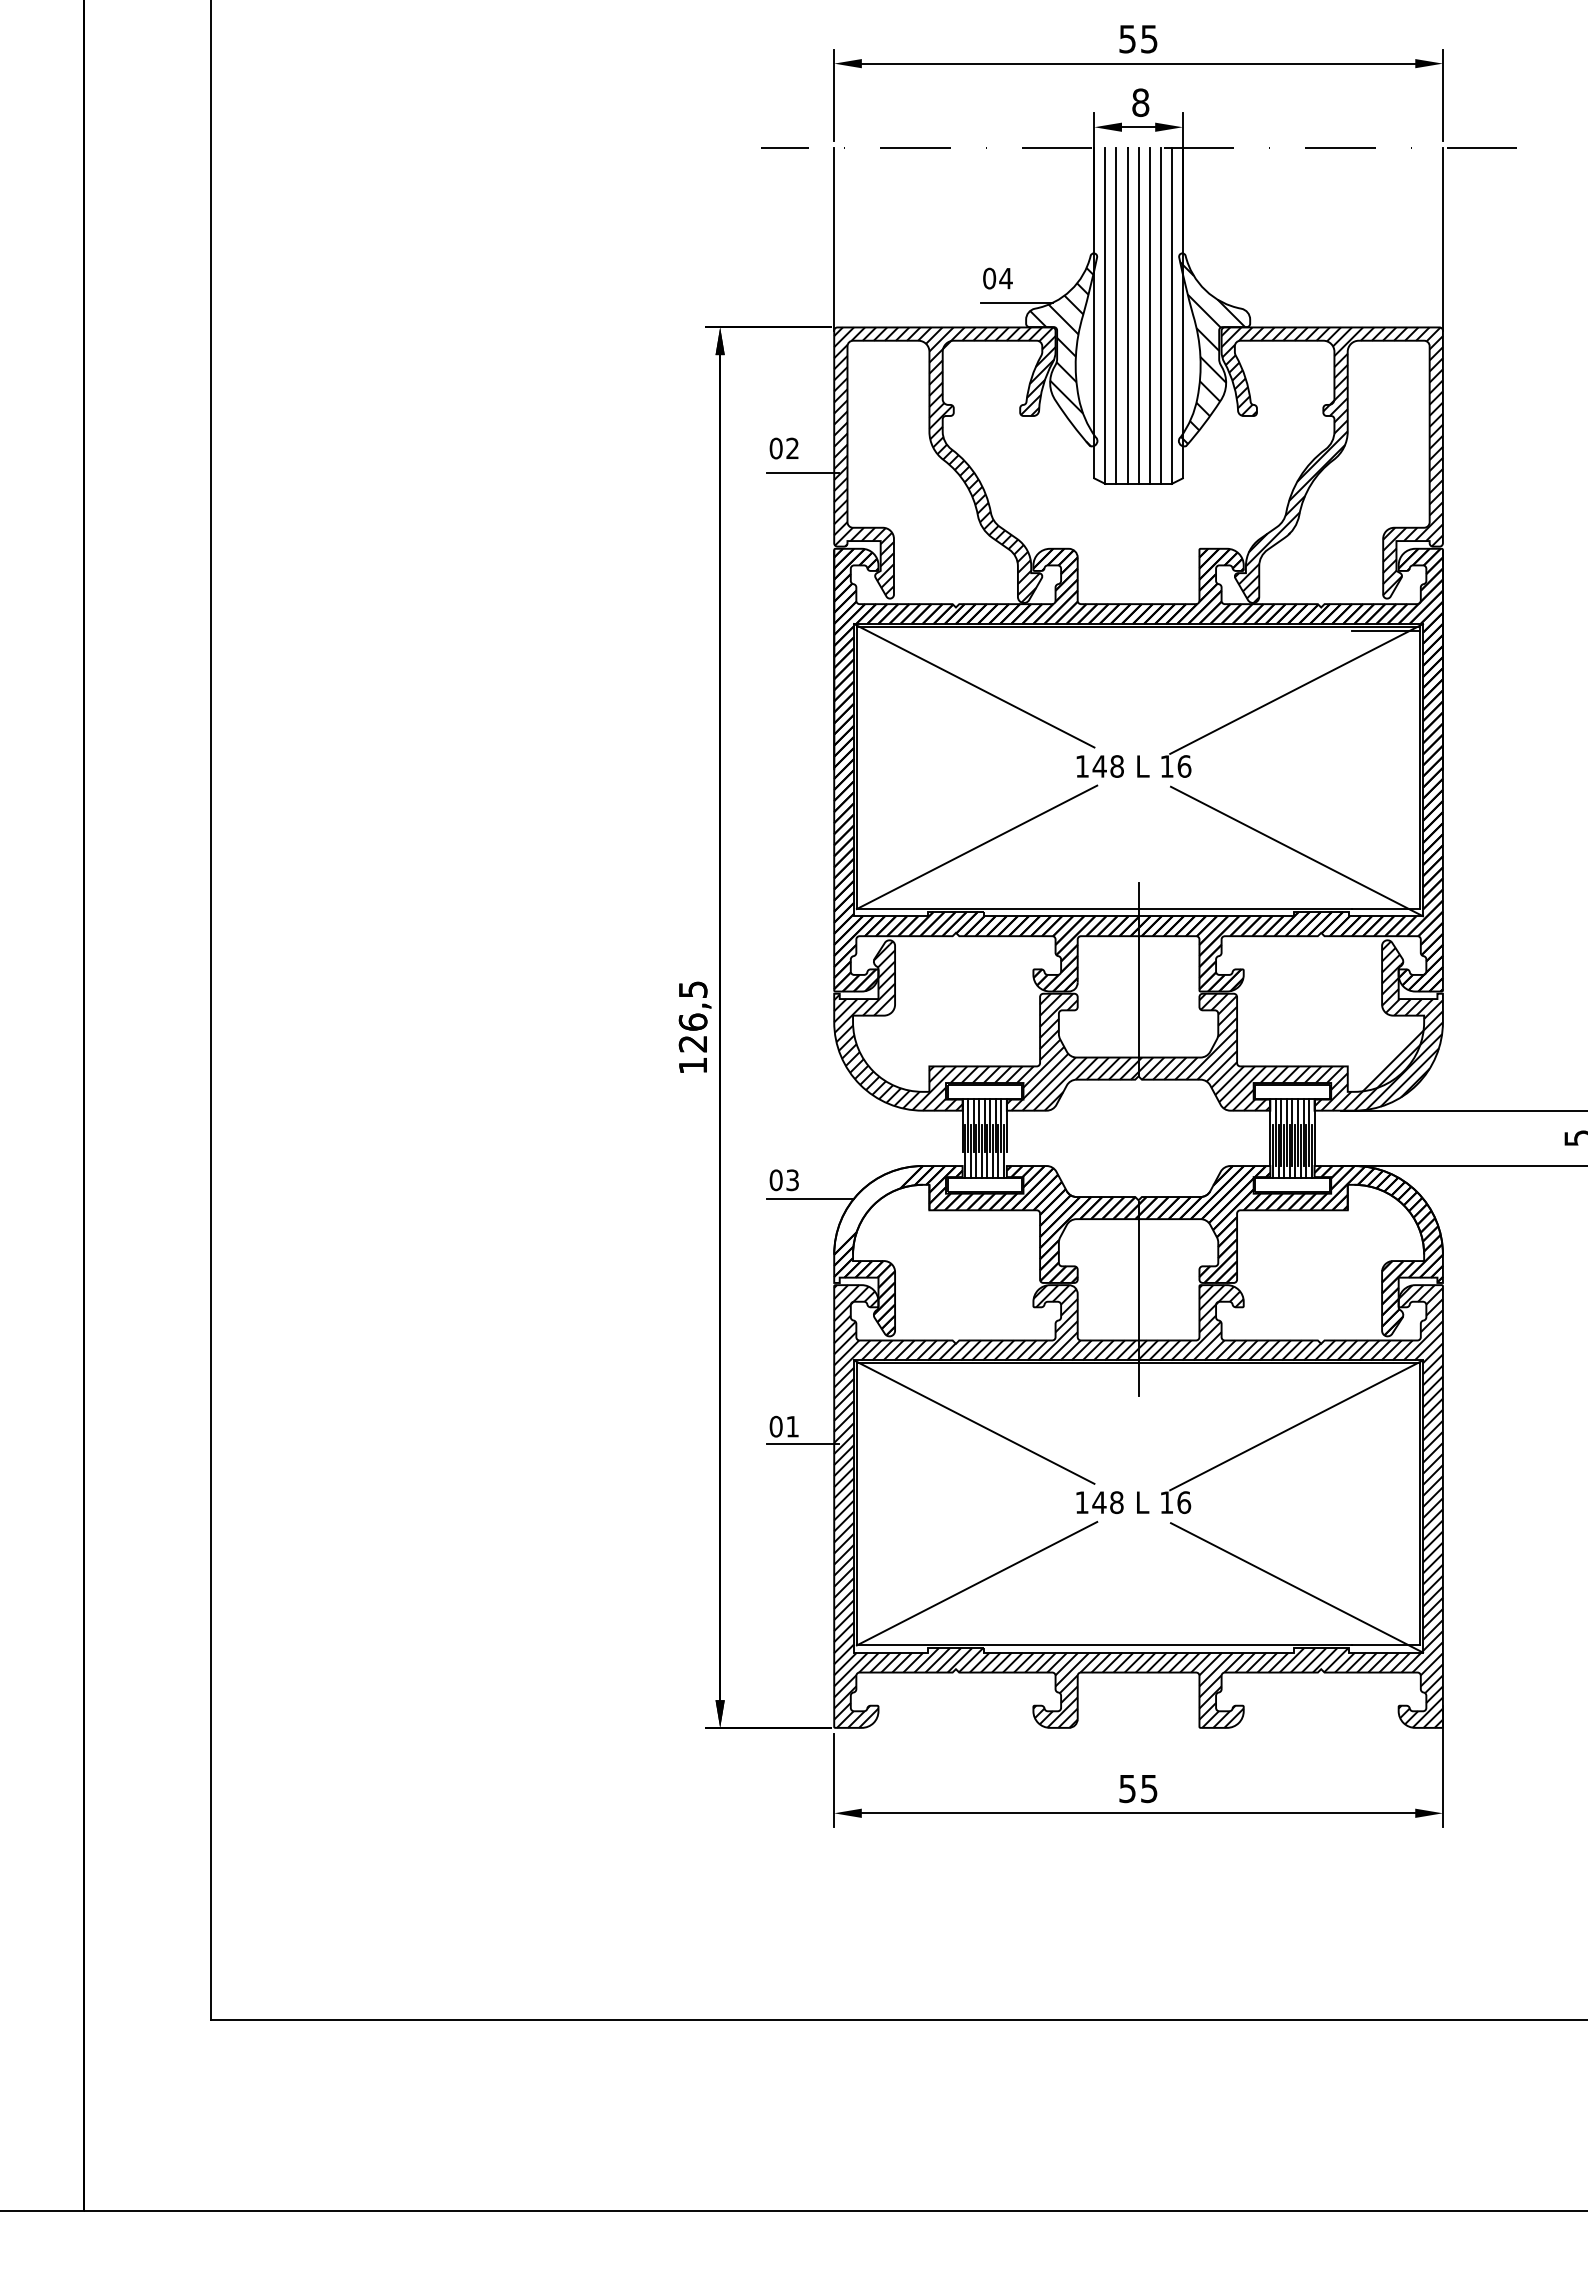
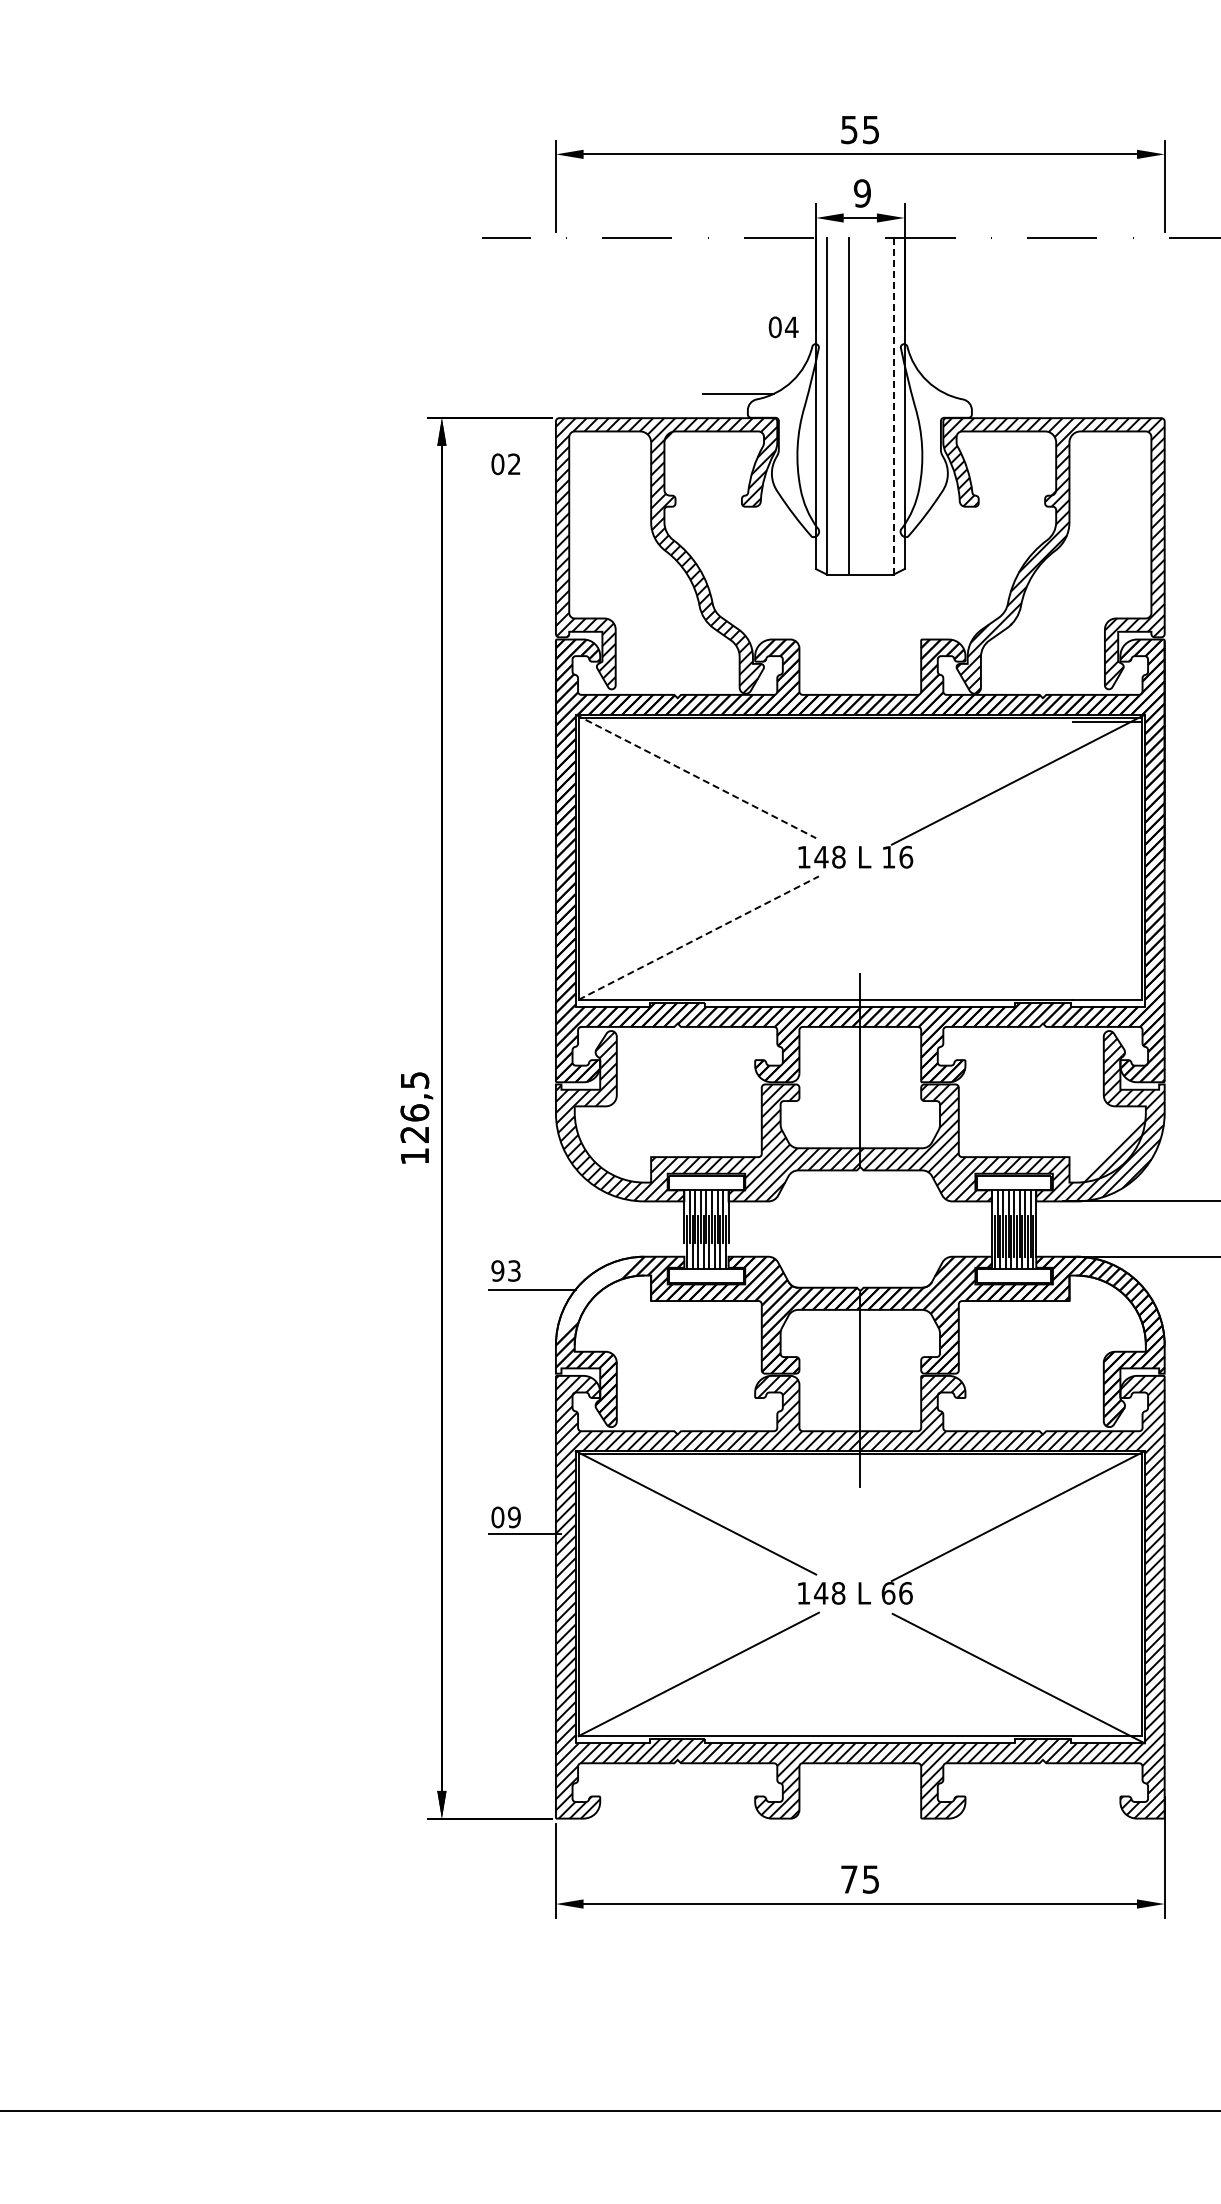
text: (1140, 102) -> (862, 193), 8 -> 9
line: (834, 238) -> (556, 329), removed
line: (1442, 238) -> (1164, 329), removed
text: (997, 278) -> (783, 327), moved
line: (1116, 315) -> (838, 406), removed
line: (1138, 315) -> (860, 406), removed
line: (1149, 315) -> (871, 406), removed
line: (1160, 315) -> (882, 406), removed
line: (1171, 315) -> (893, 406), solid -> dashed
hatch: (1212, 352) -> (934, 443), removed
hatch: (1061, 356) -> (783, 447), removed
text: (783, 448) -> (505, 464), moved
line: (803, 472) -> (525, 563), removed
line: (974, 686) -> (696, 777), solid -> dashed
line: (977, 847) -> (699, 938), solid -> dashed
line: (1296, 851) -> (1018, 942), removed
text: (775, 1180) -> (497, 1271), 03 -> 93
text: (792, 1426) -> (514, 1517), 01 -> 09
text: (1166, 1502) -> (888, 1593), 16 -> 66
text: (1127, 1789) -> (849, 1880), 55 -> 75

